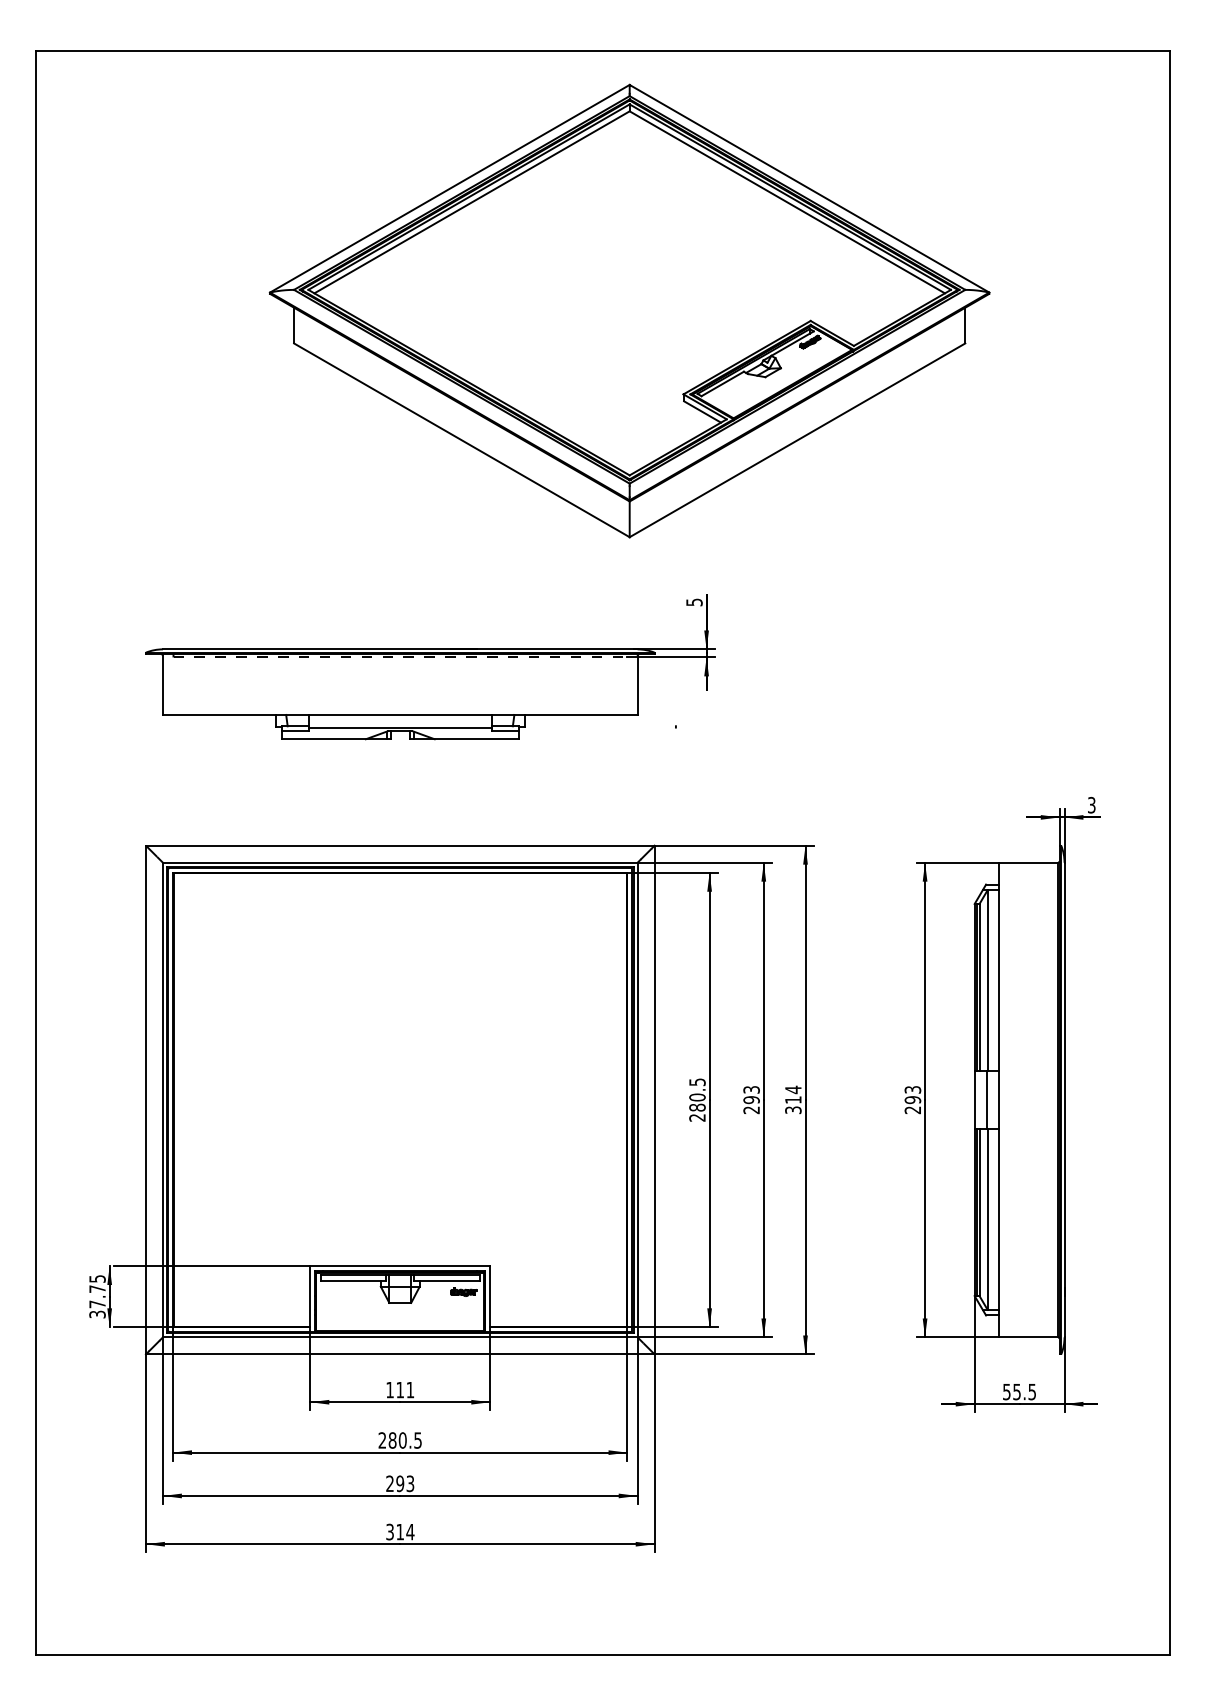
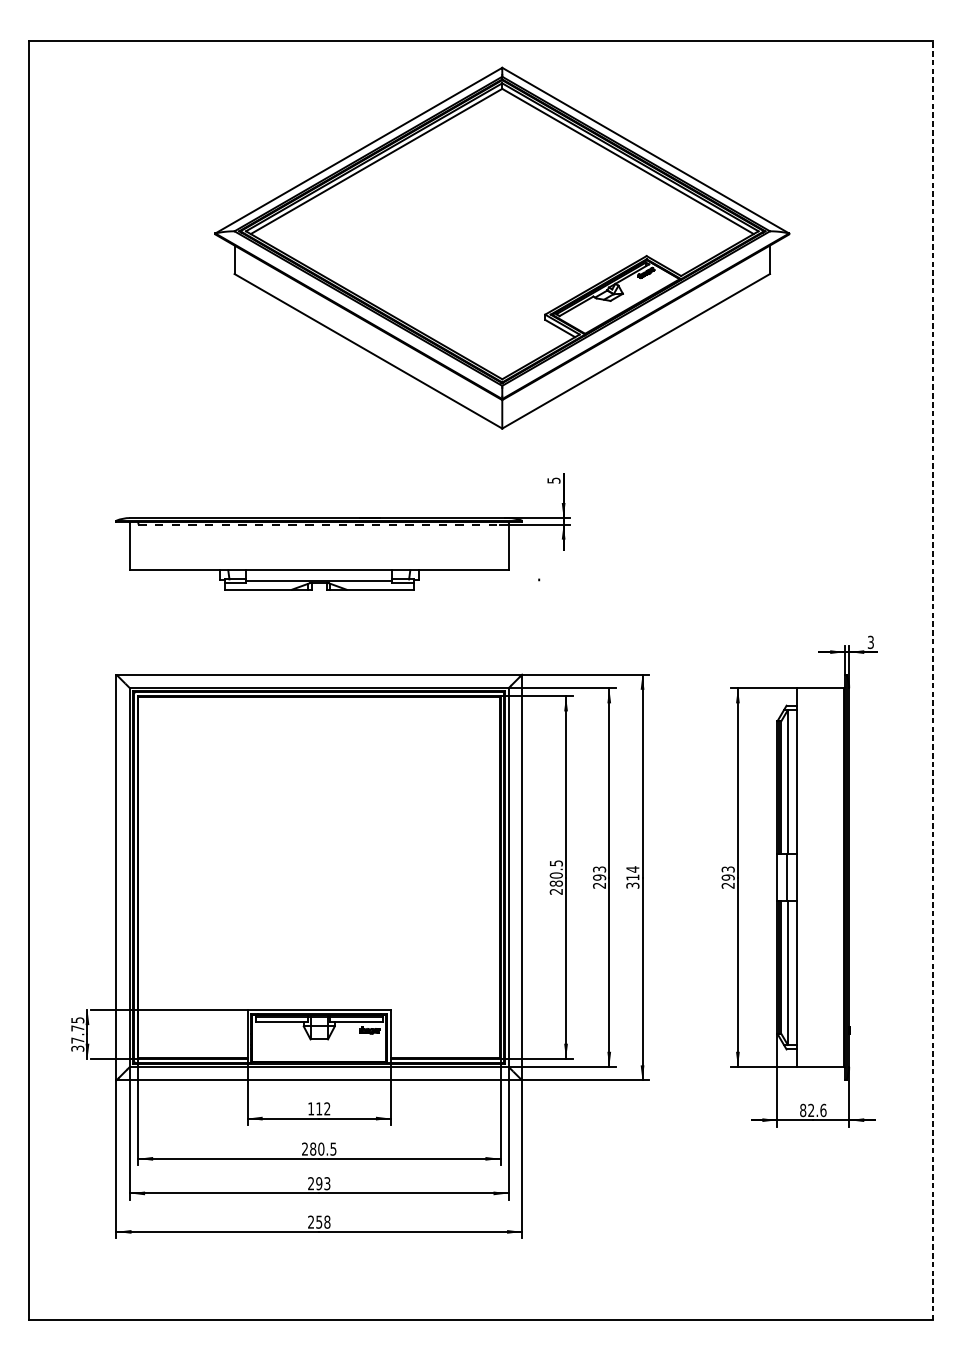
line: (1169, 853) -> (932, 680), solid -> dashed
text: (410, 1389) -> (327, 1108), 111 -> 112
text: (1019, 1391) -> (813, 1110), 55.5 -> 82.6
text: (400, 1531) -> (319, 1221), 314 -> 258

